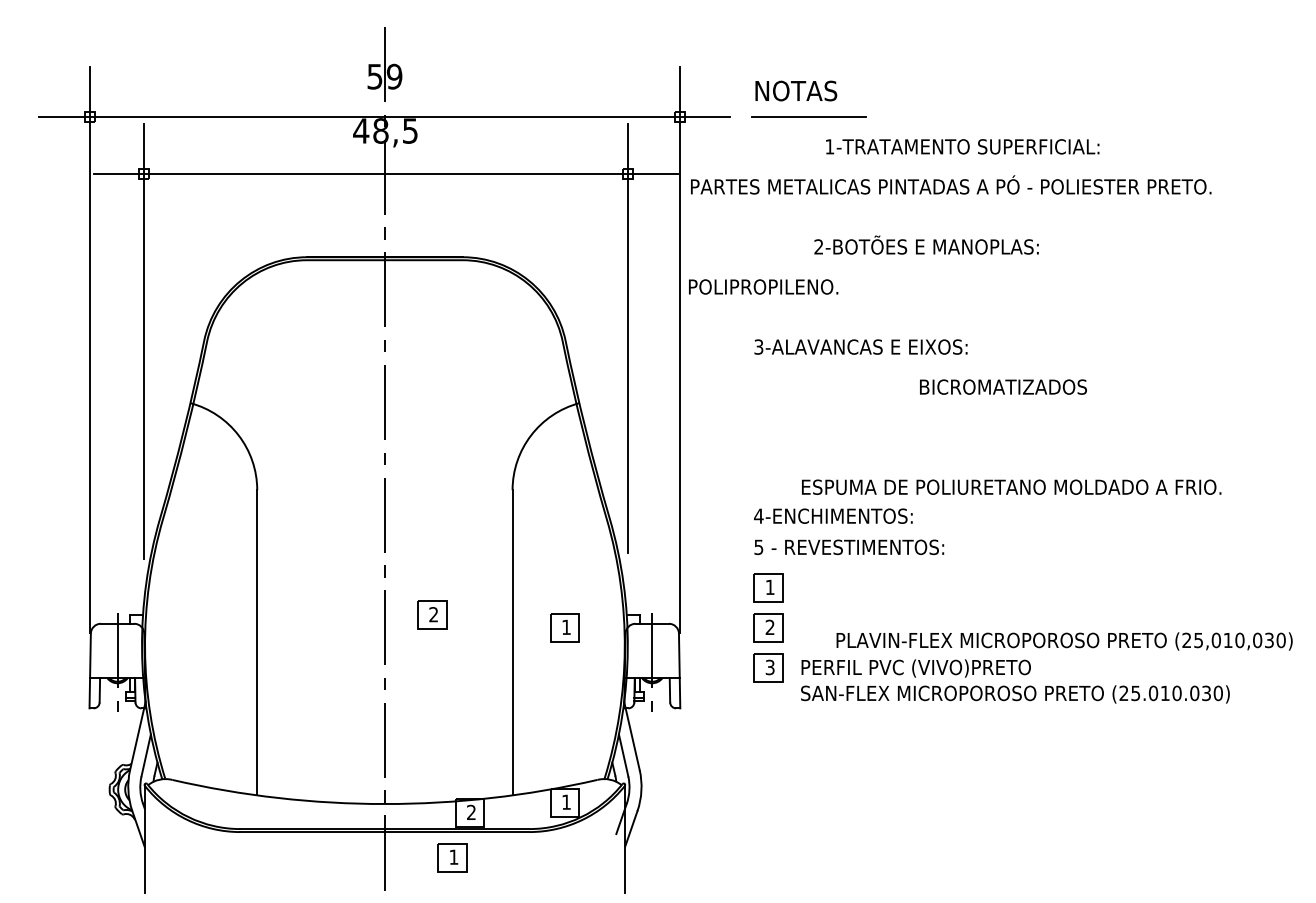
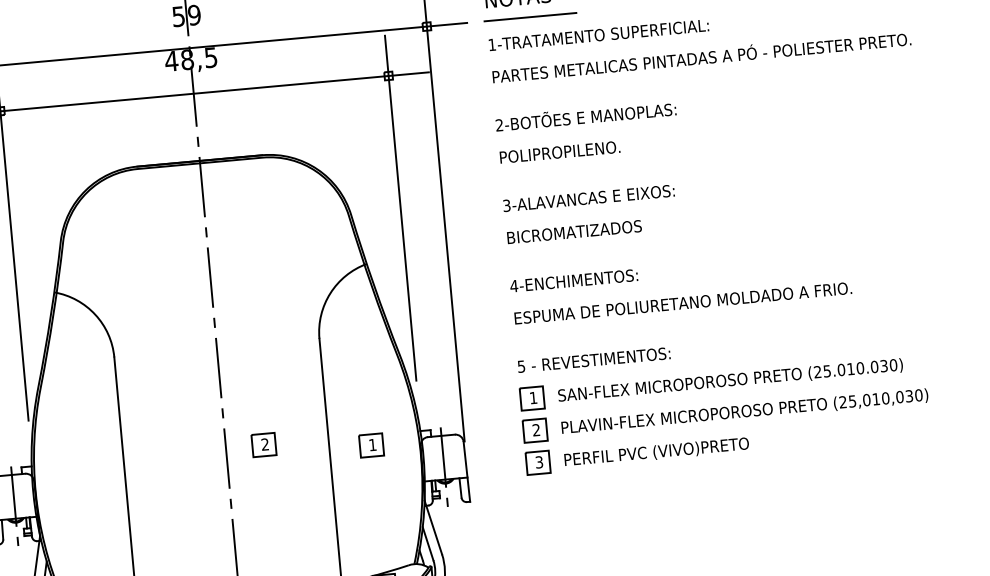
text: (962, 146) -> (598, 34), moved
text: (951, 184) -> (701, 56), moved
text: (926, 244) -> (585, 115), moved
text: (763, 286) -> (559, 151), moved
text: (1003, 386) -> (574, 231), moved
text: (1011, 486) -> (683, 302), moved
text: (833, 515) -> (574, 280), moved
text: (1064, 641) -> (744, 412), moved
text: (1015, 694) -> (730, 380), moved

